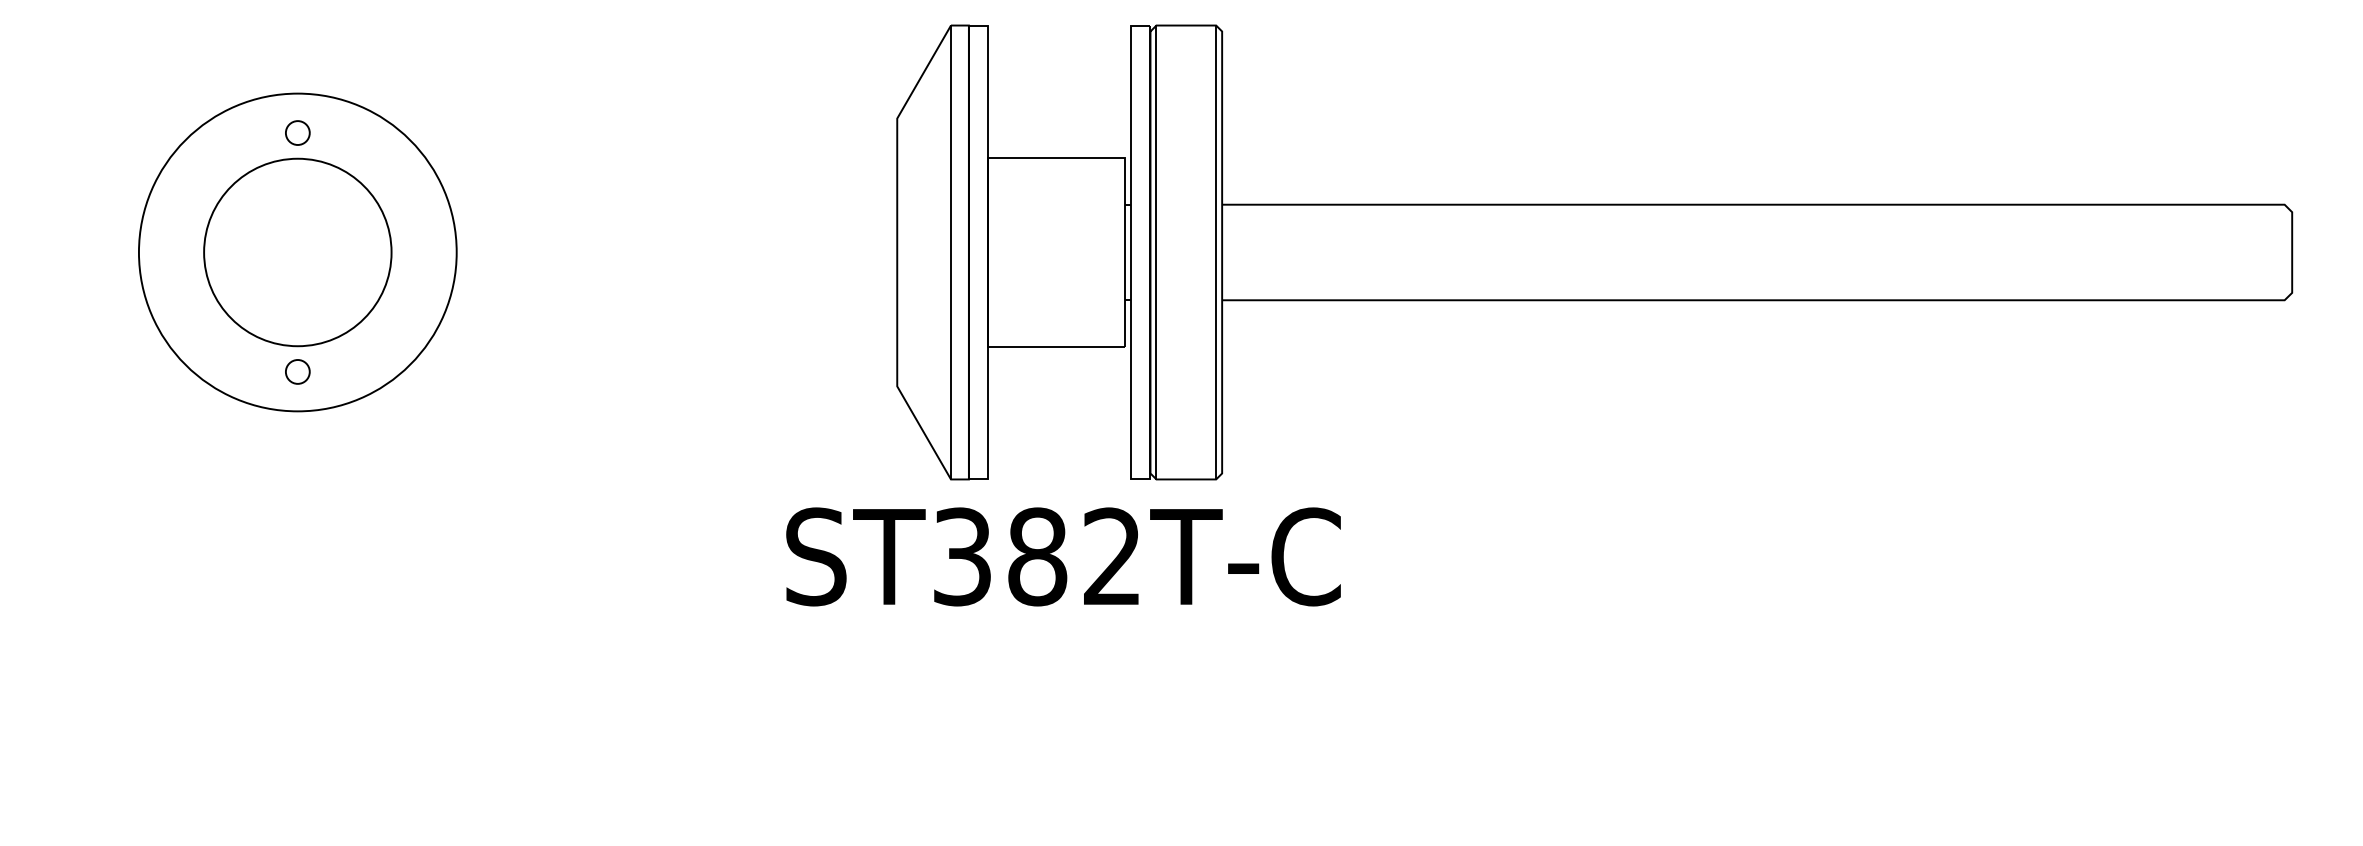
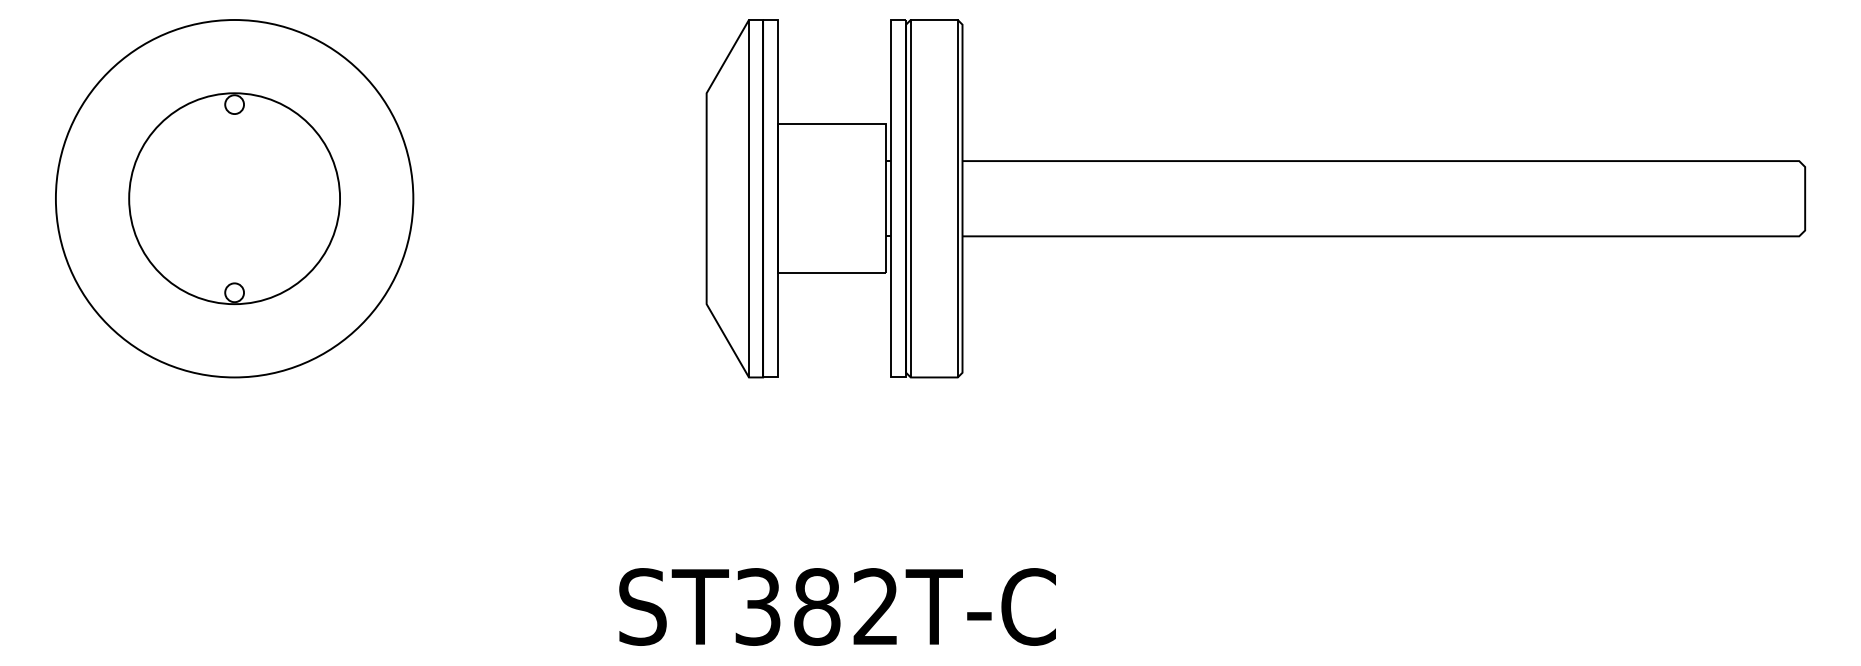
circle: (297, 252) -> (234, 198), size x1.43
circle: (297, 252) -> (234, 198), size x1.43
text: (1063, 556) -> (837, 606), moved

